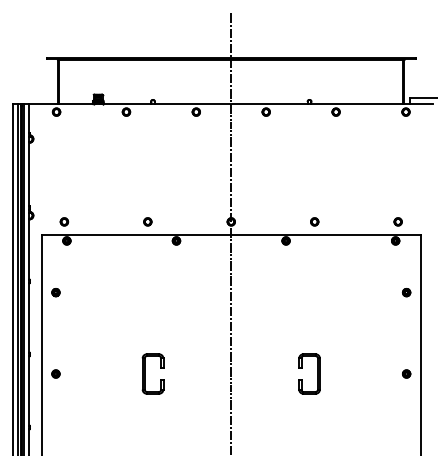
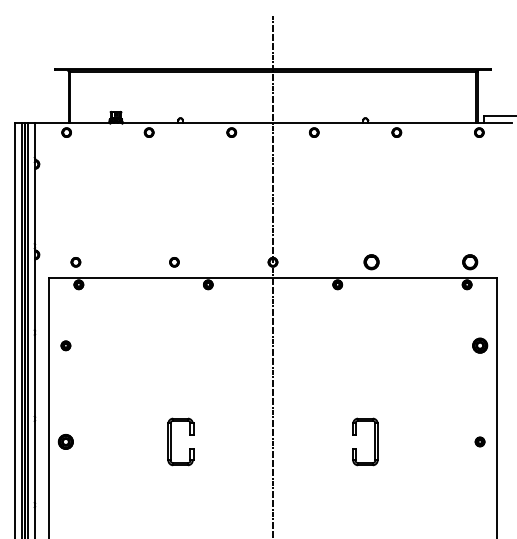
part: (314, 222) -> (371, 262), size x1.6
part: (397, 222) -> (469, 262), size x1.6
part: (406, 292) -> (479, 345), size x1.6
part: (55, 373) -> (65, 441), size x1.6

